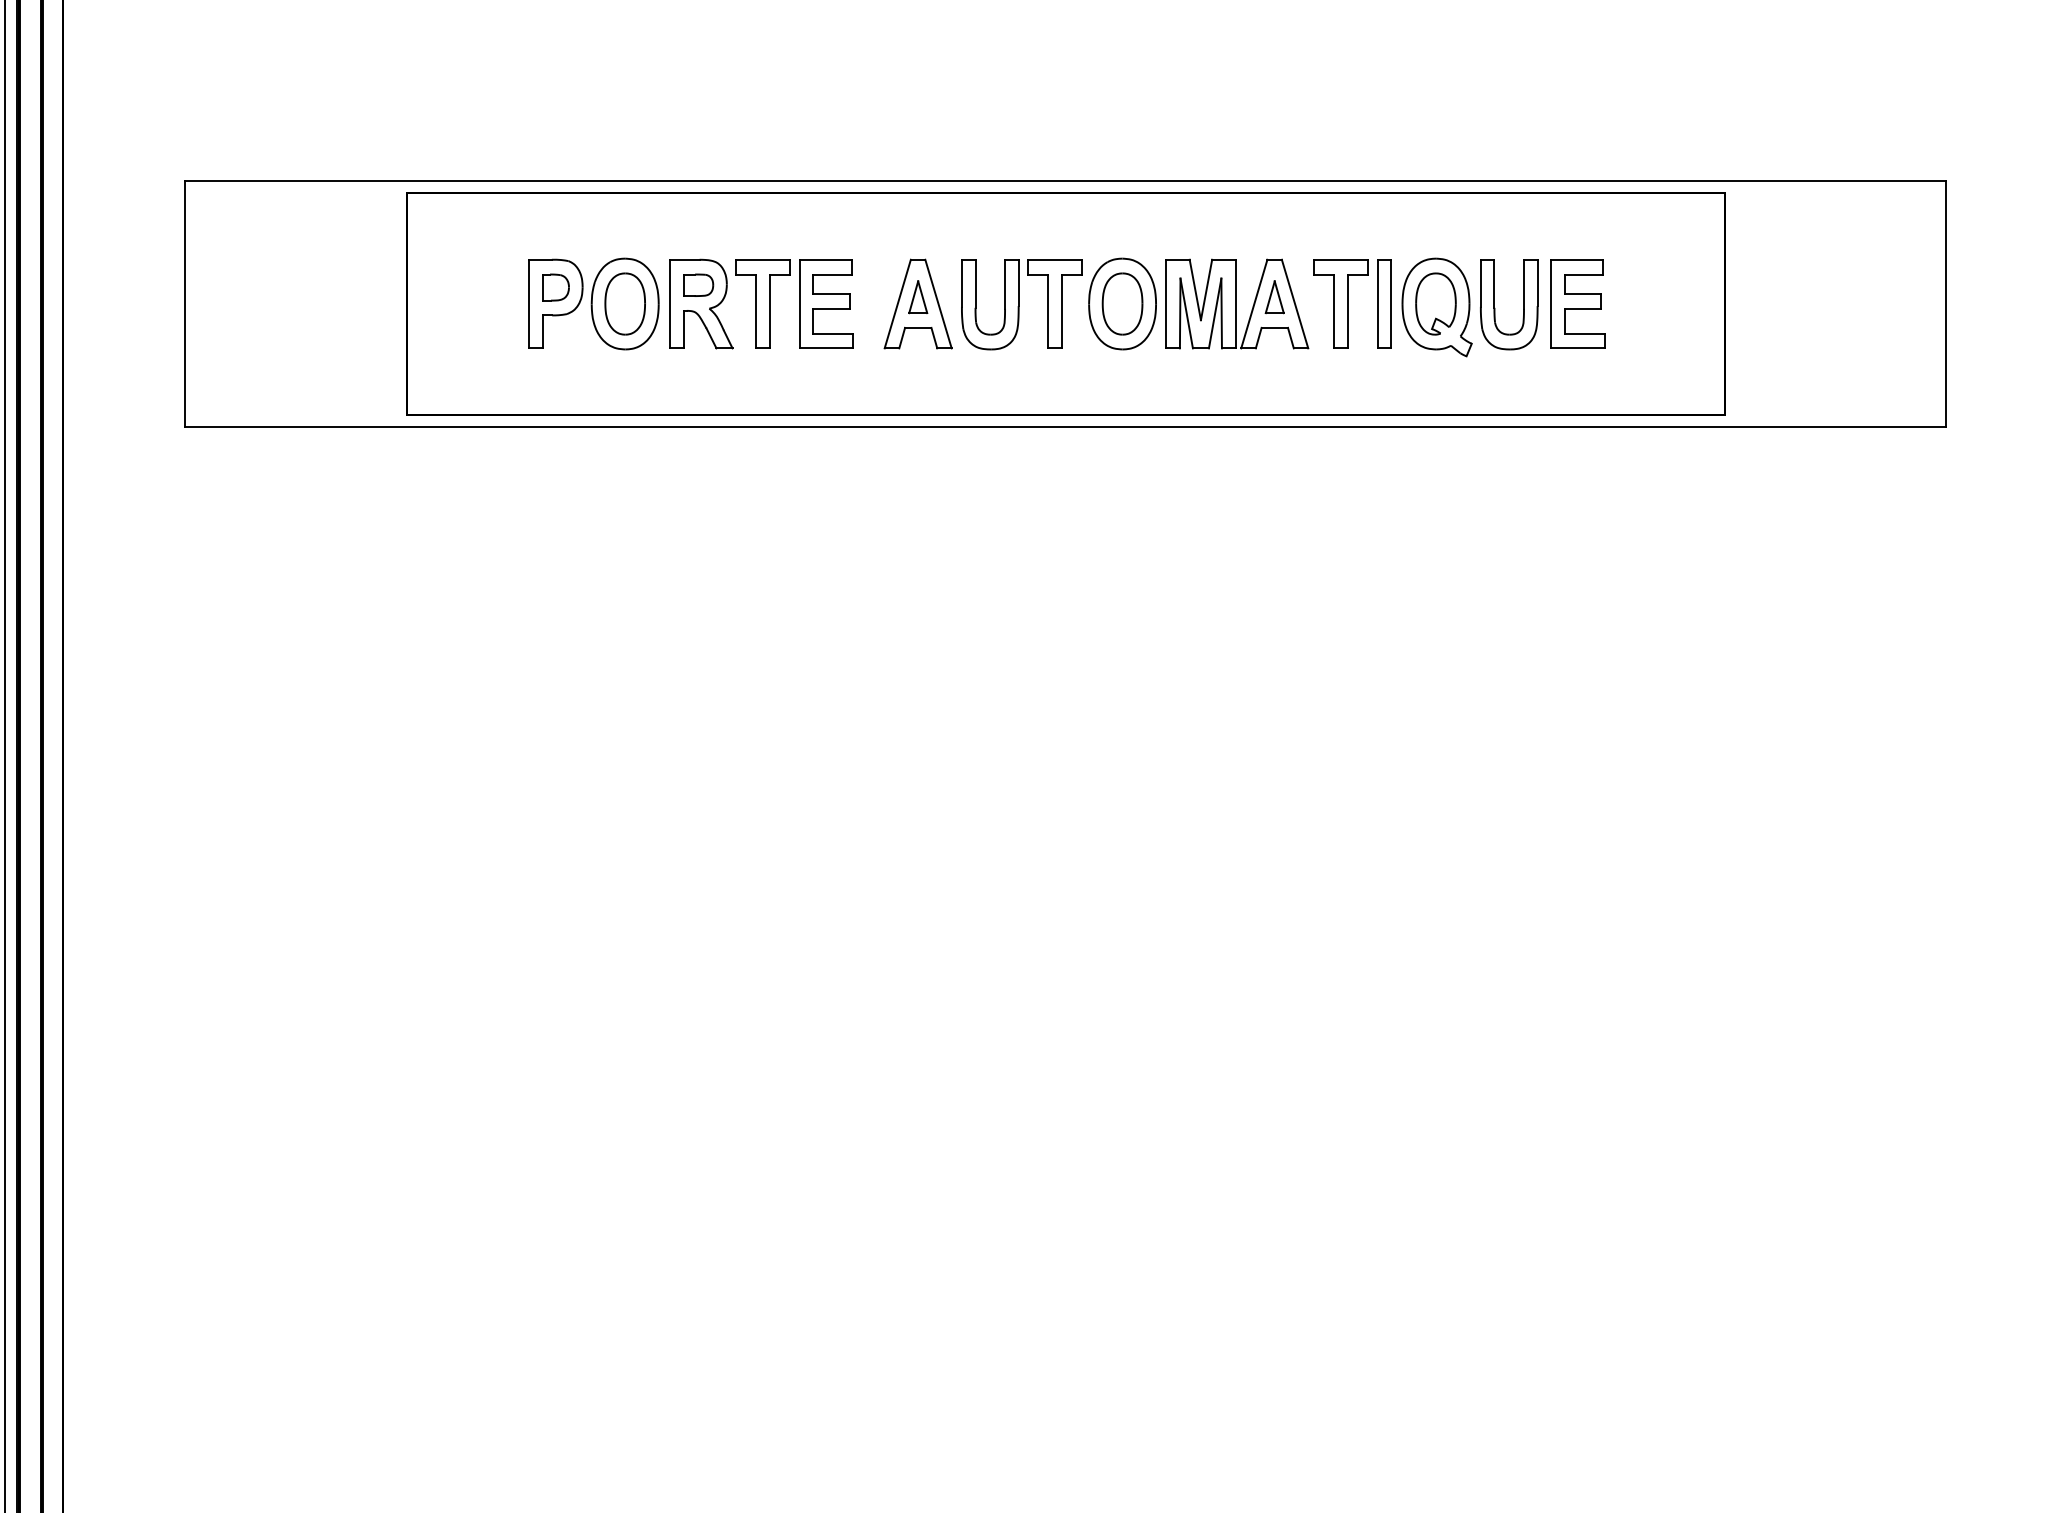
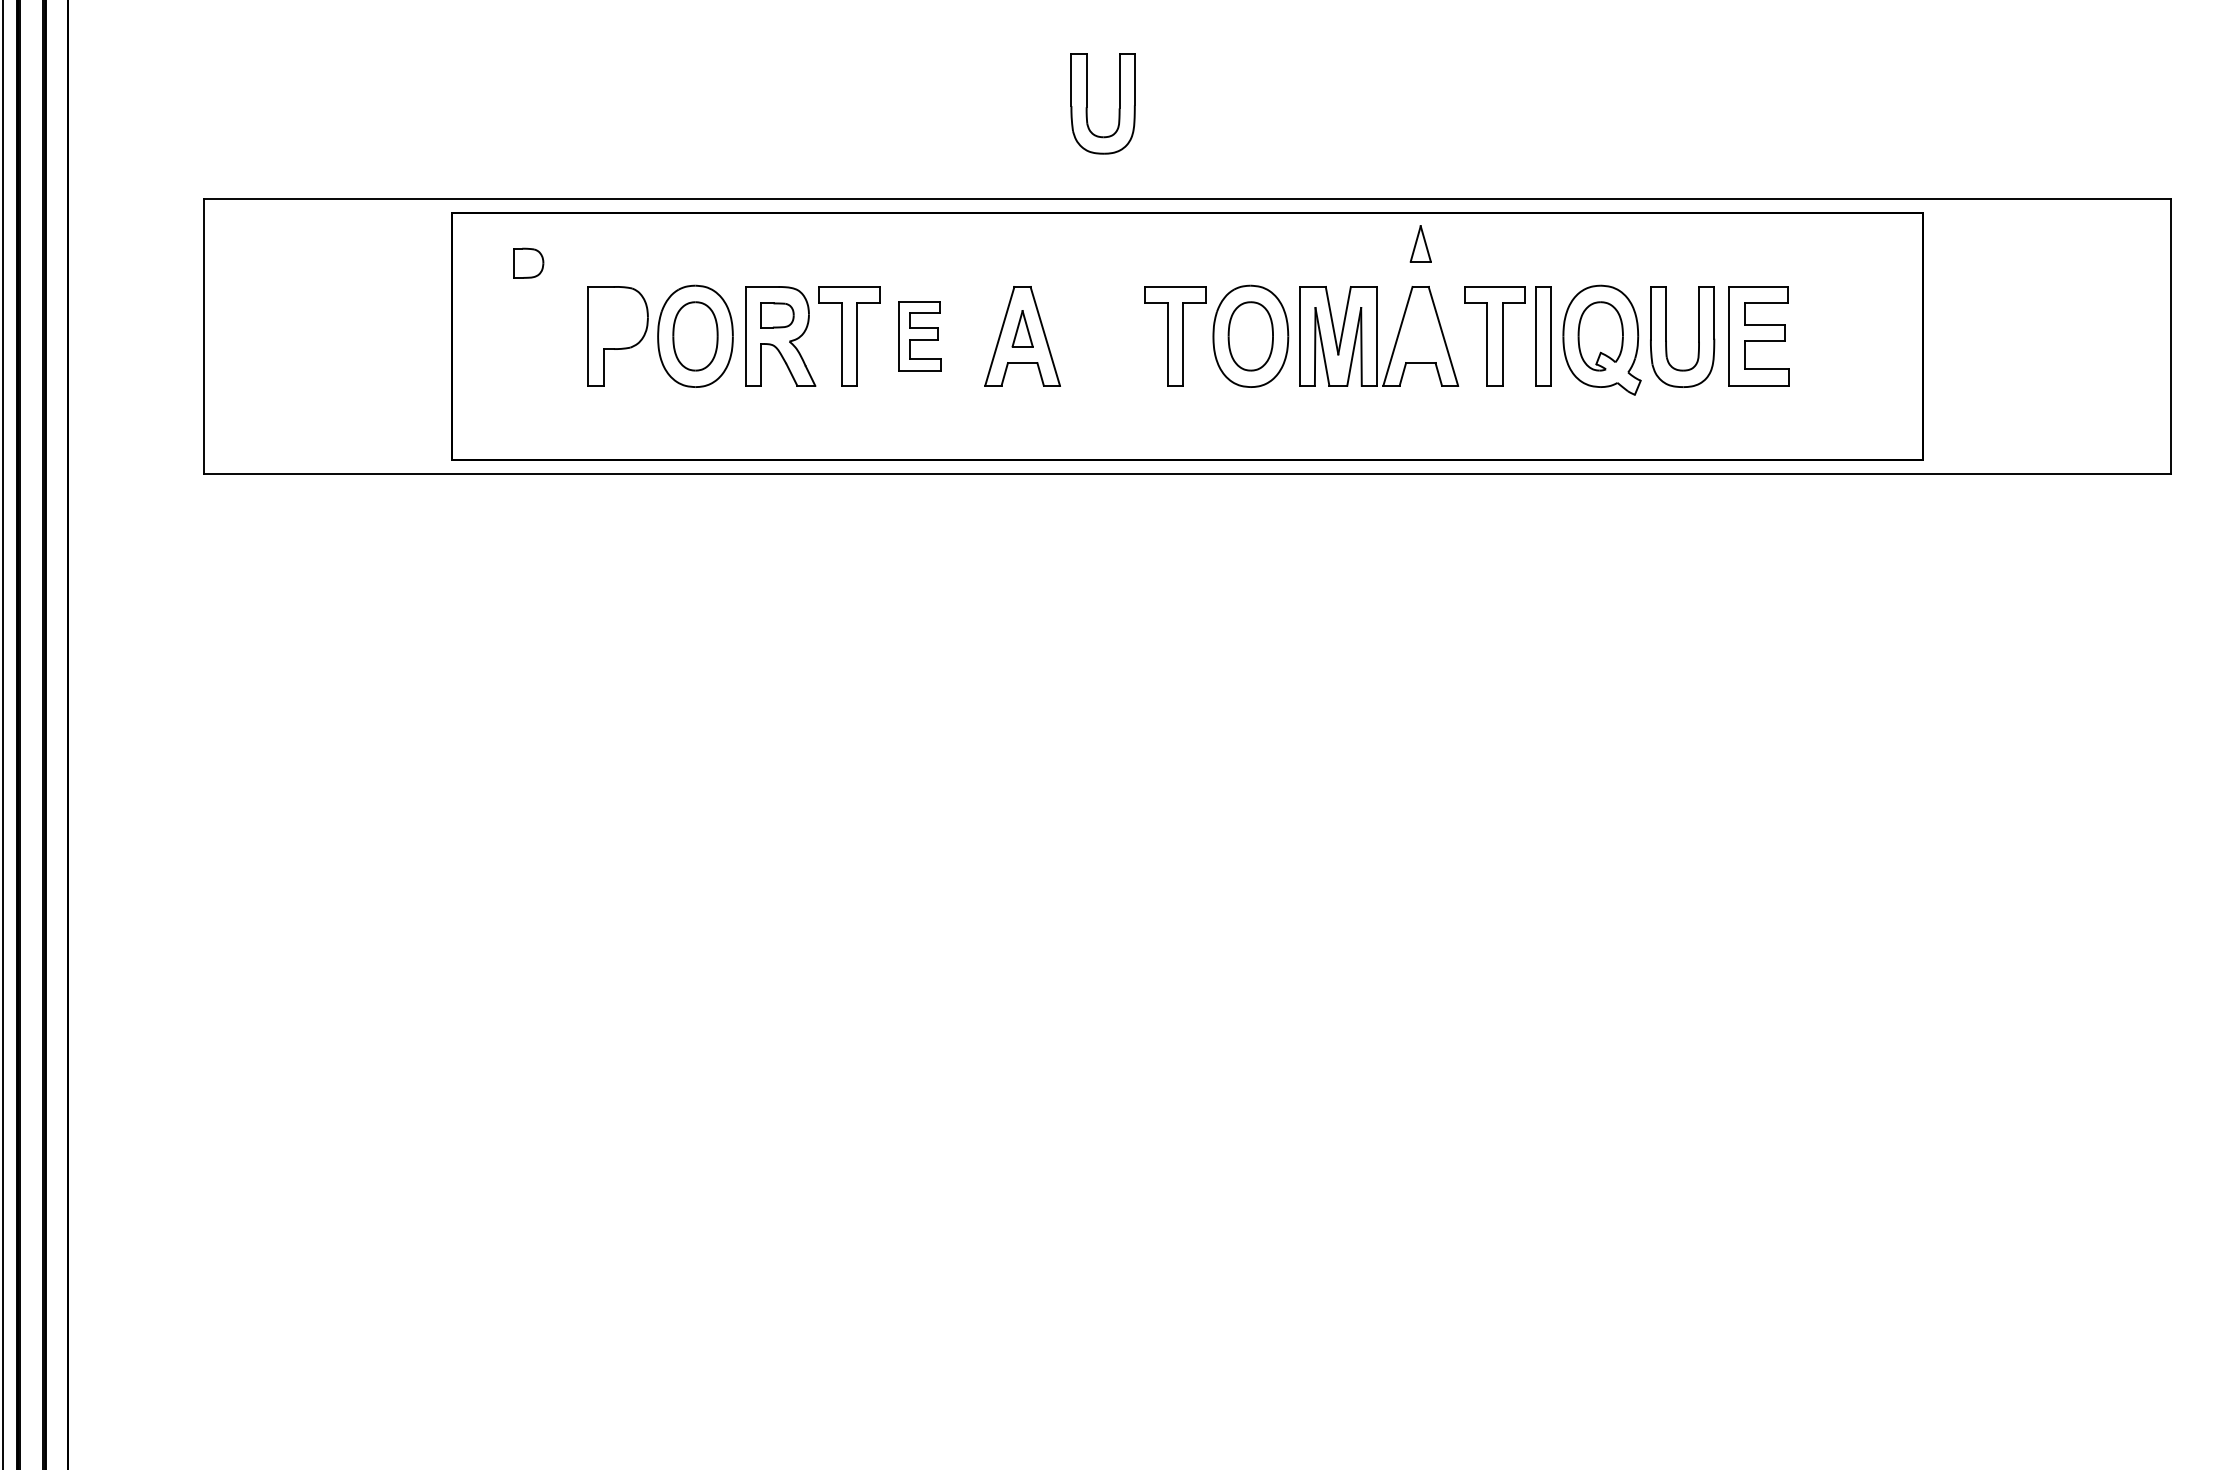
part: (555, 287) -> (528, 263), moved
part: (1274, 297) -> (1420, 244), moved
part: (826, 303) -> (920, 335), size x0.7
part: (976, 304) -> (1087, 103), moved

